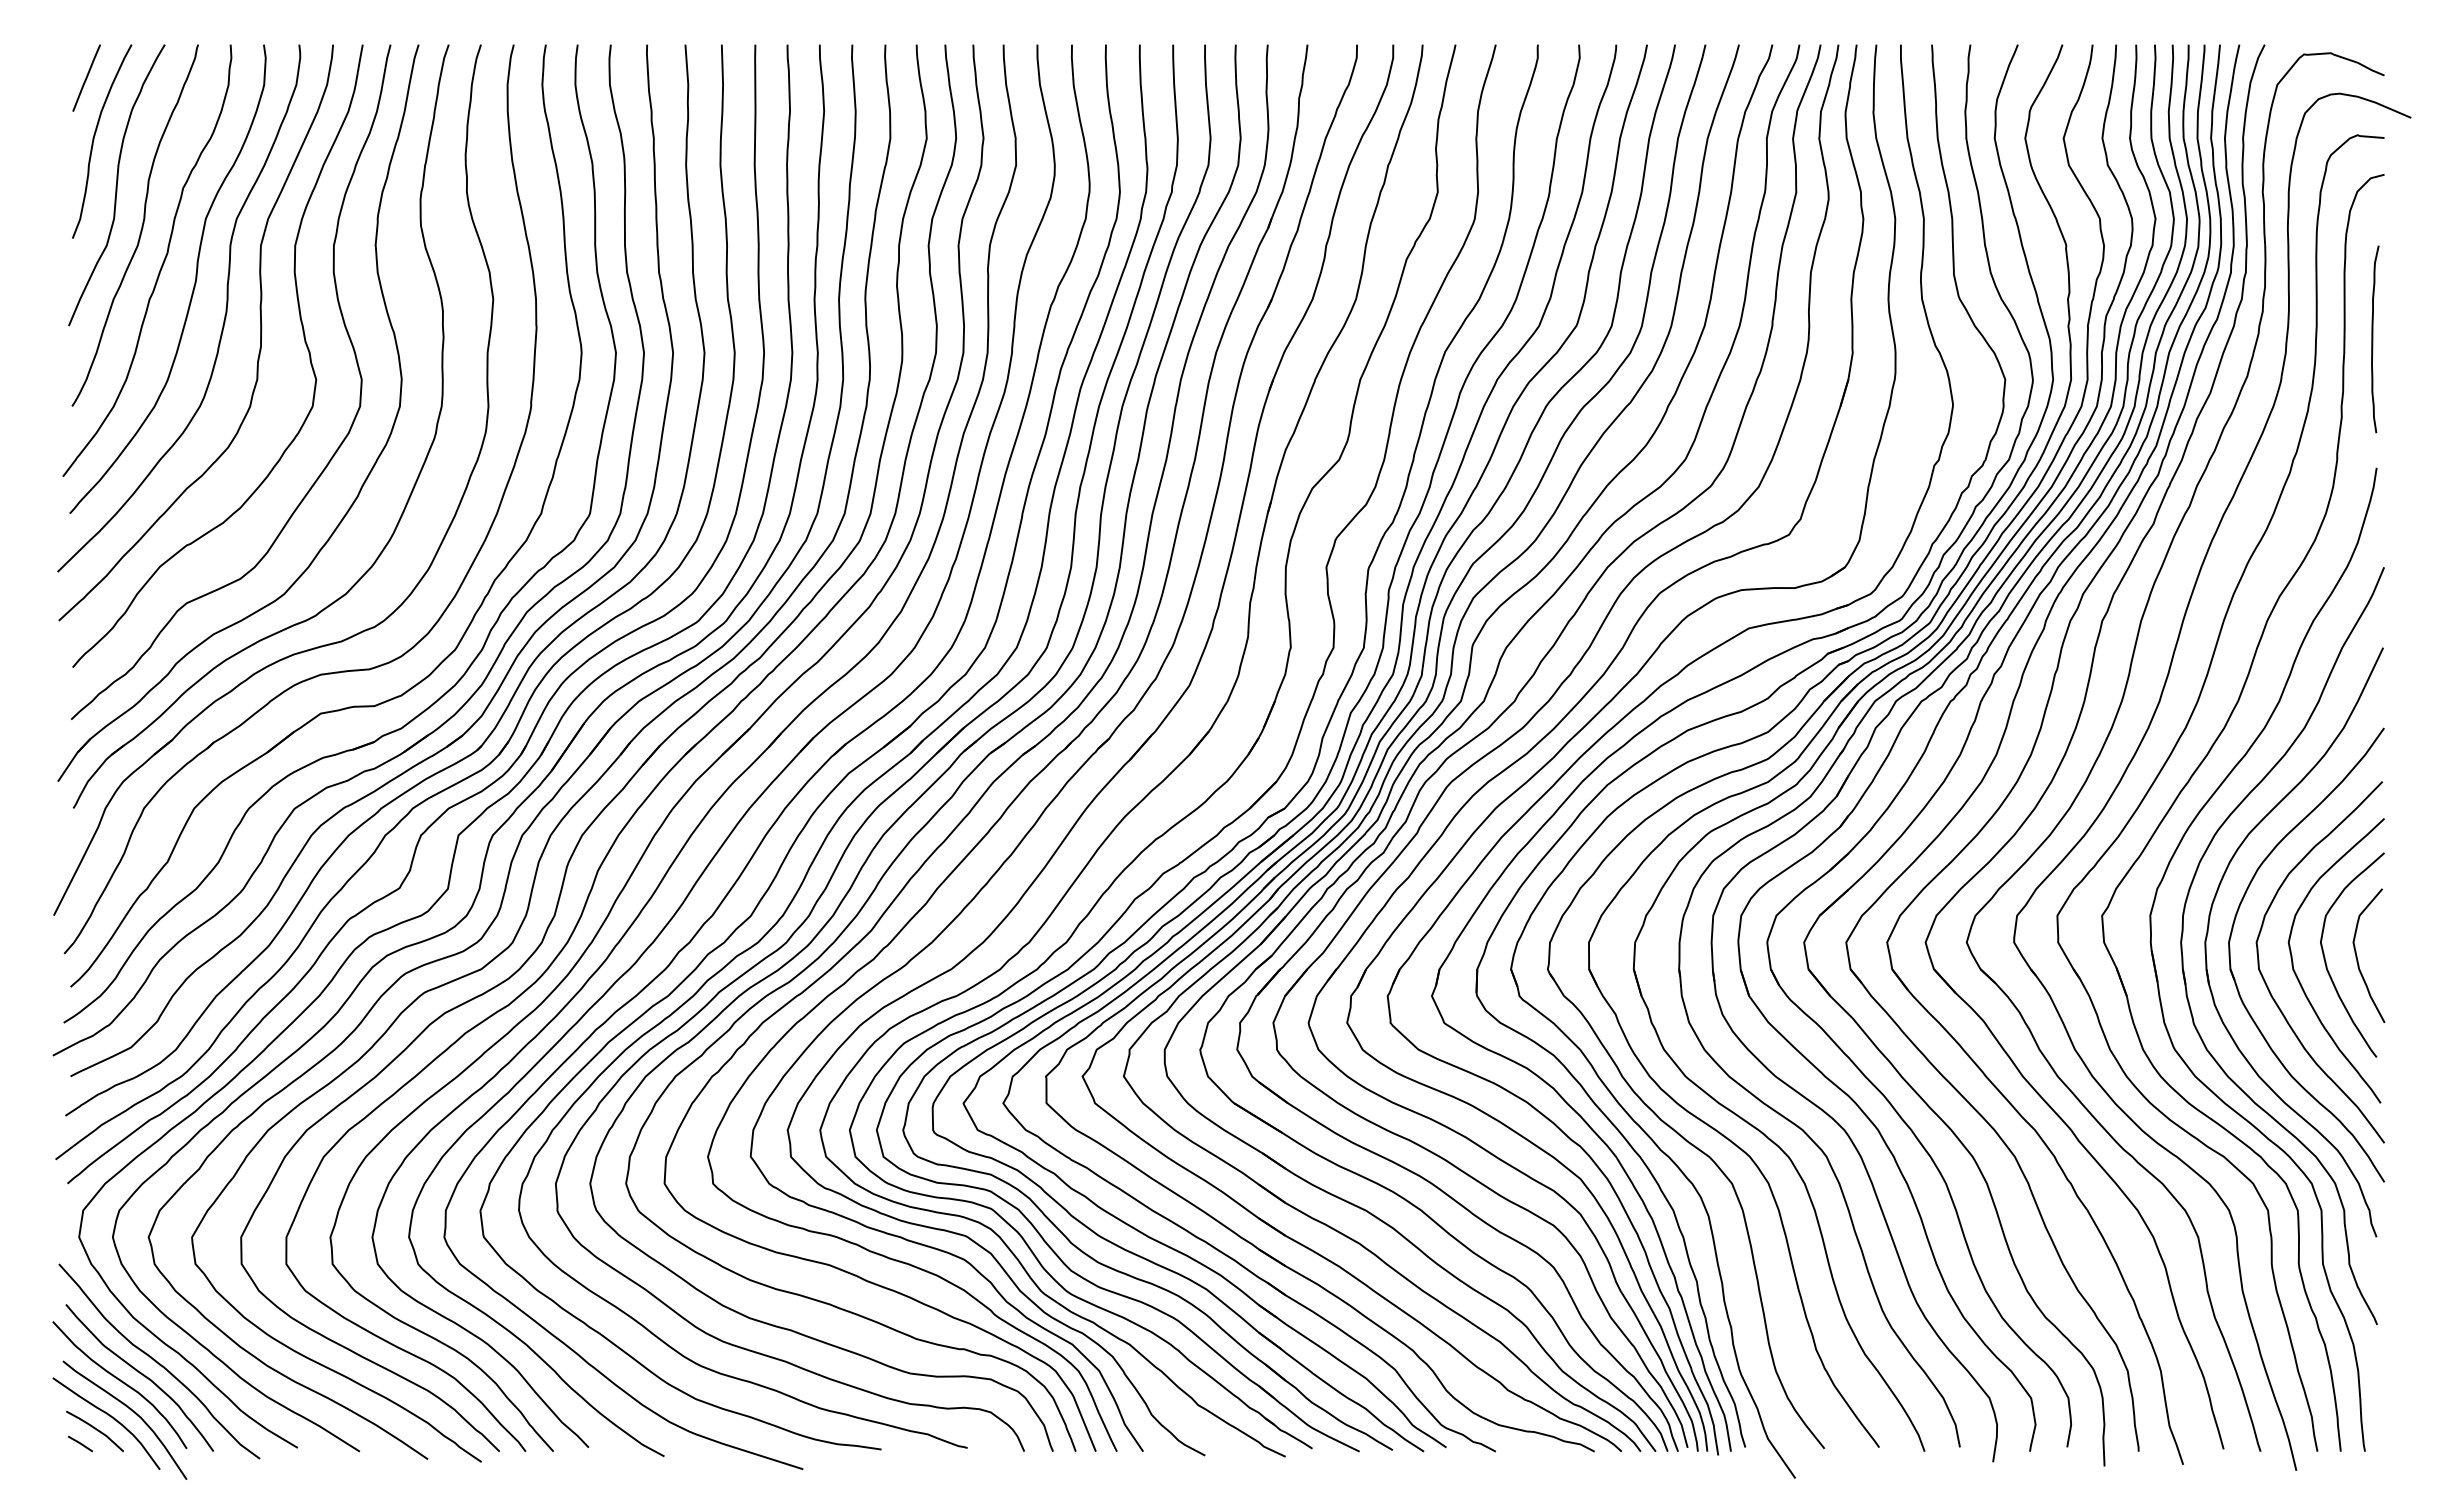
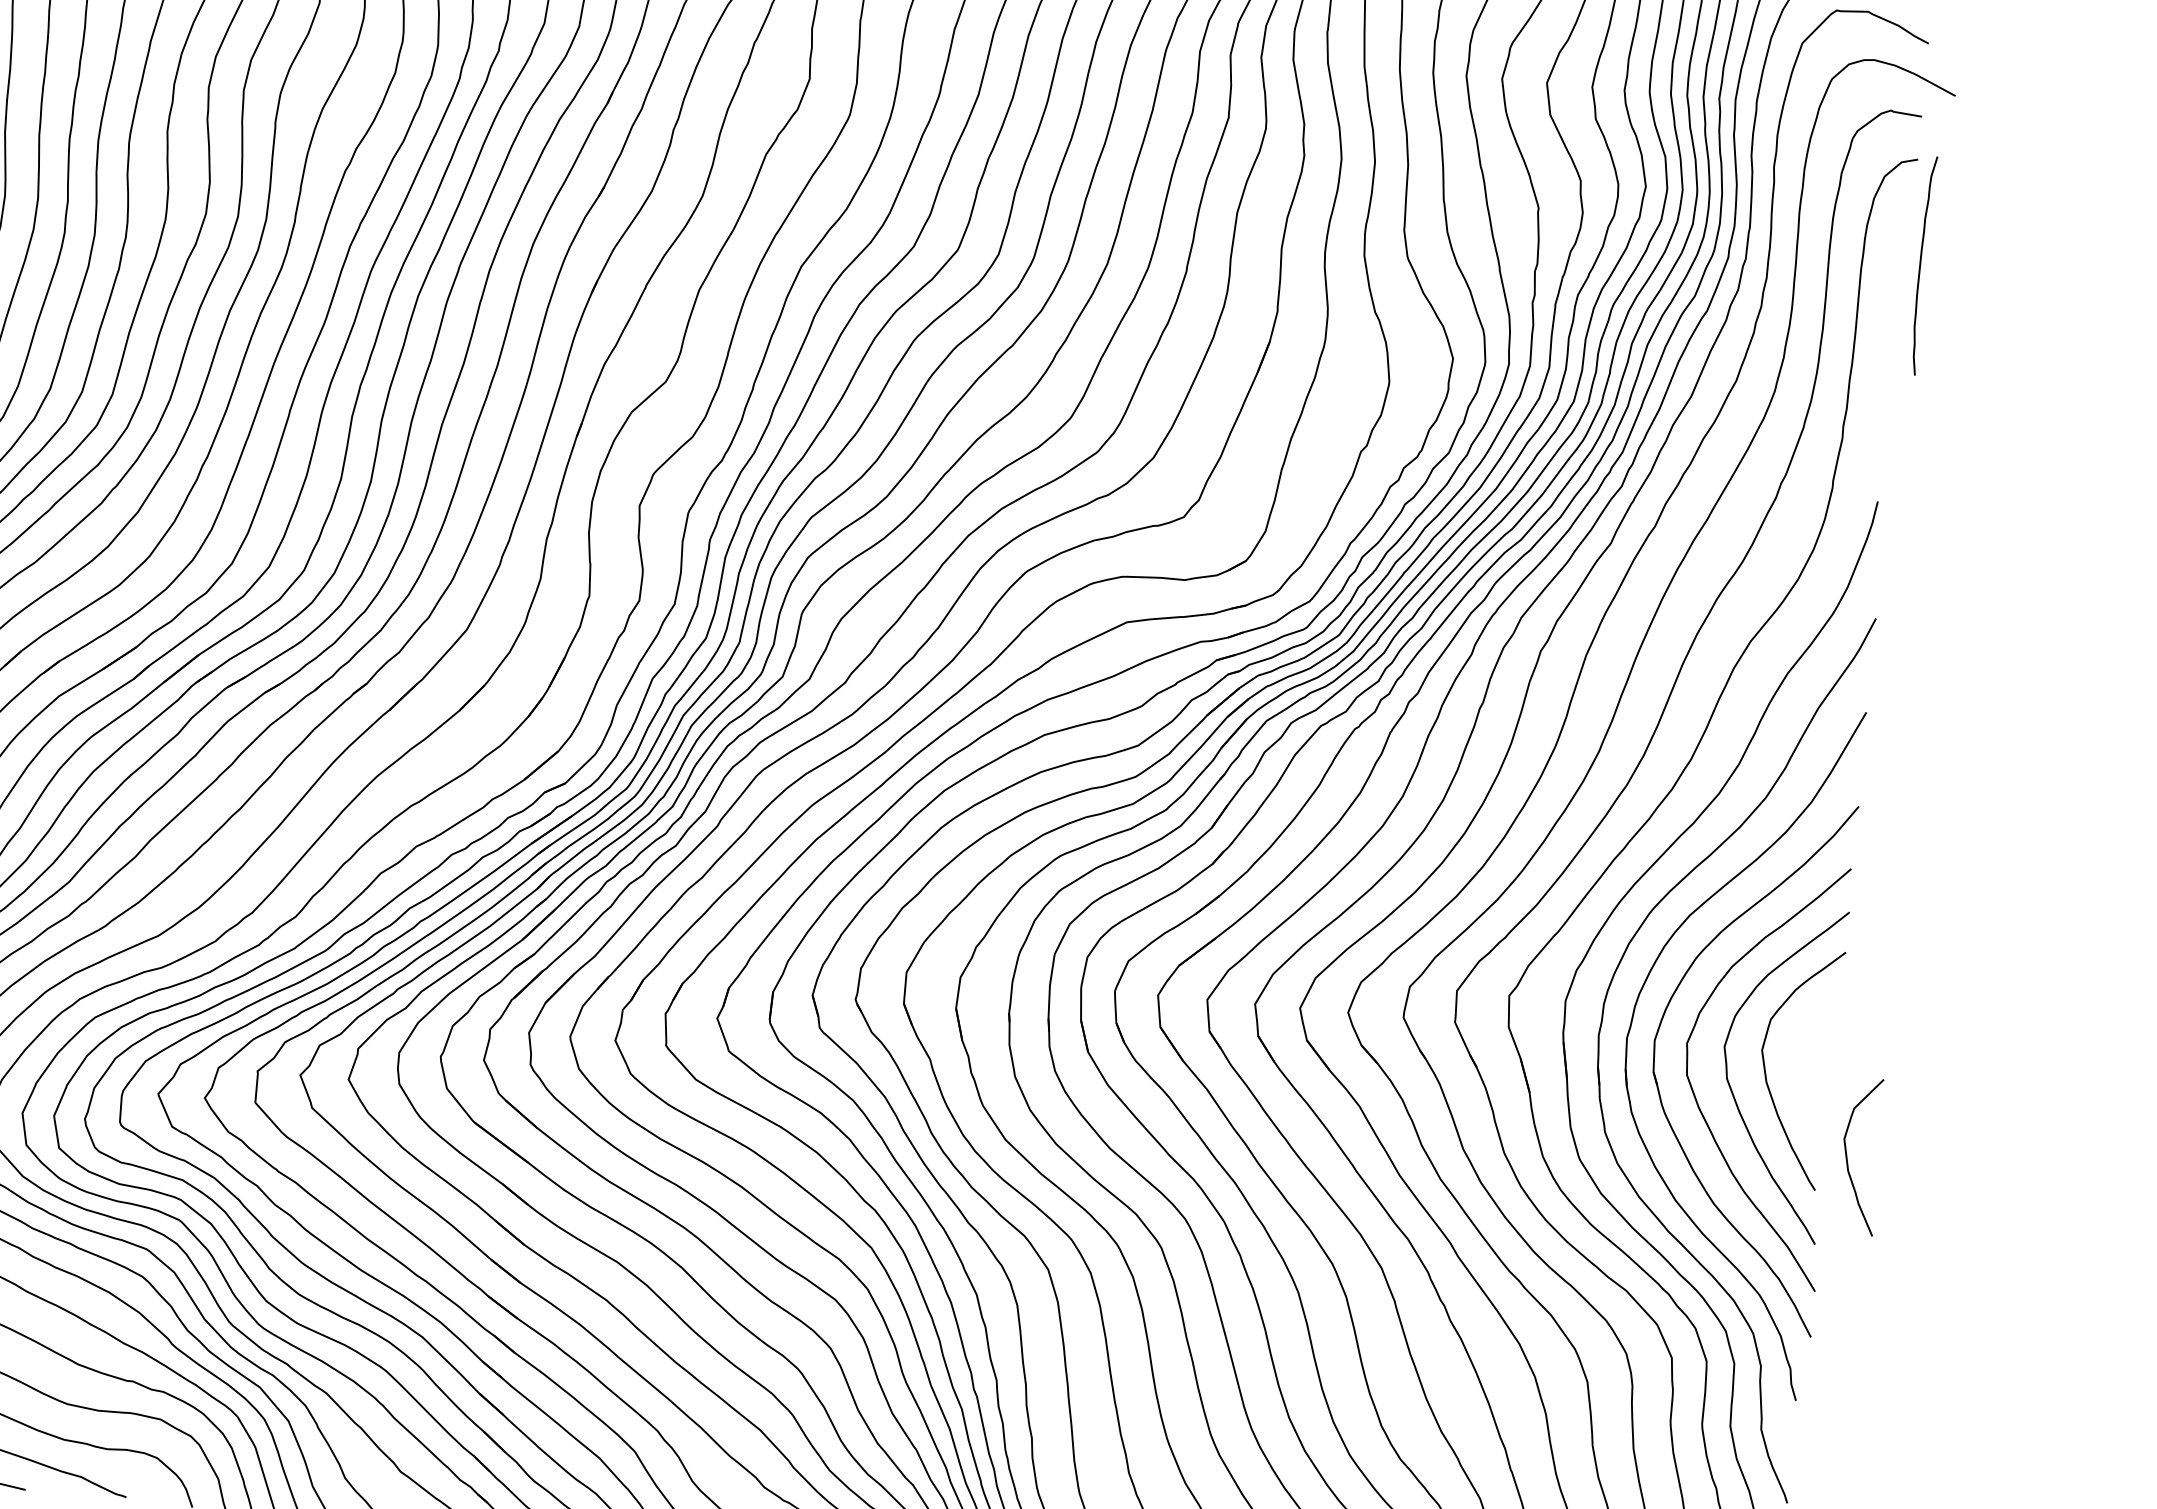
curve: (2373, 339) -> (1921, 265), moved
curve: (2357, 955) -> (1847, 1154), moved

